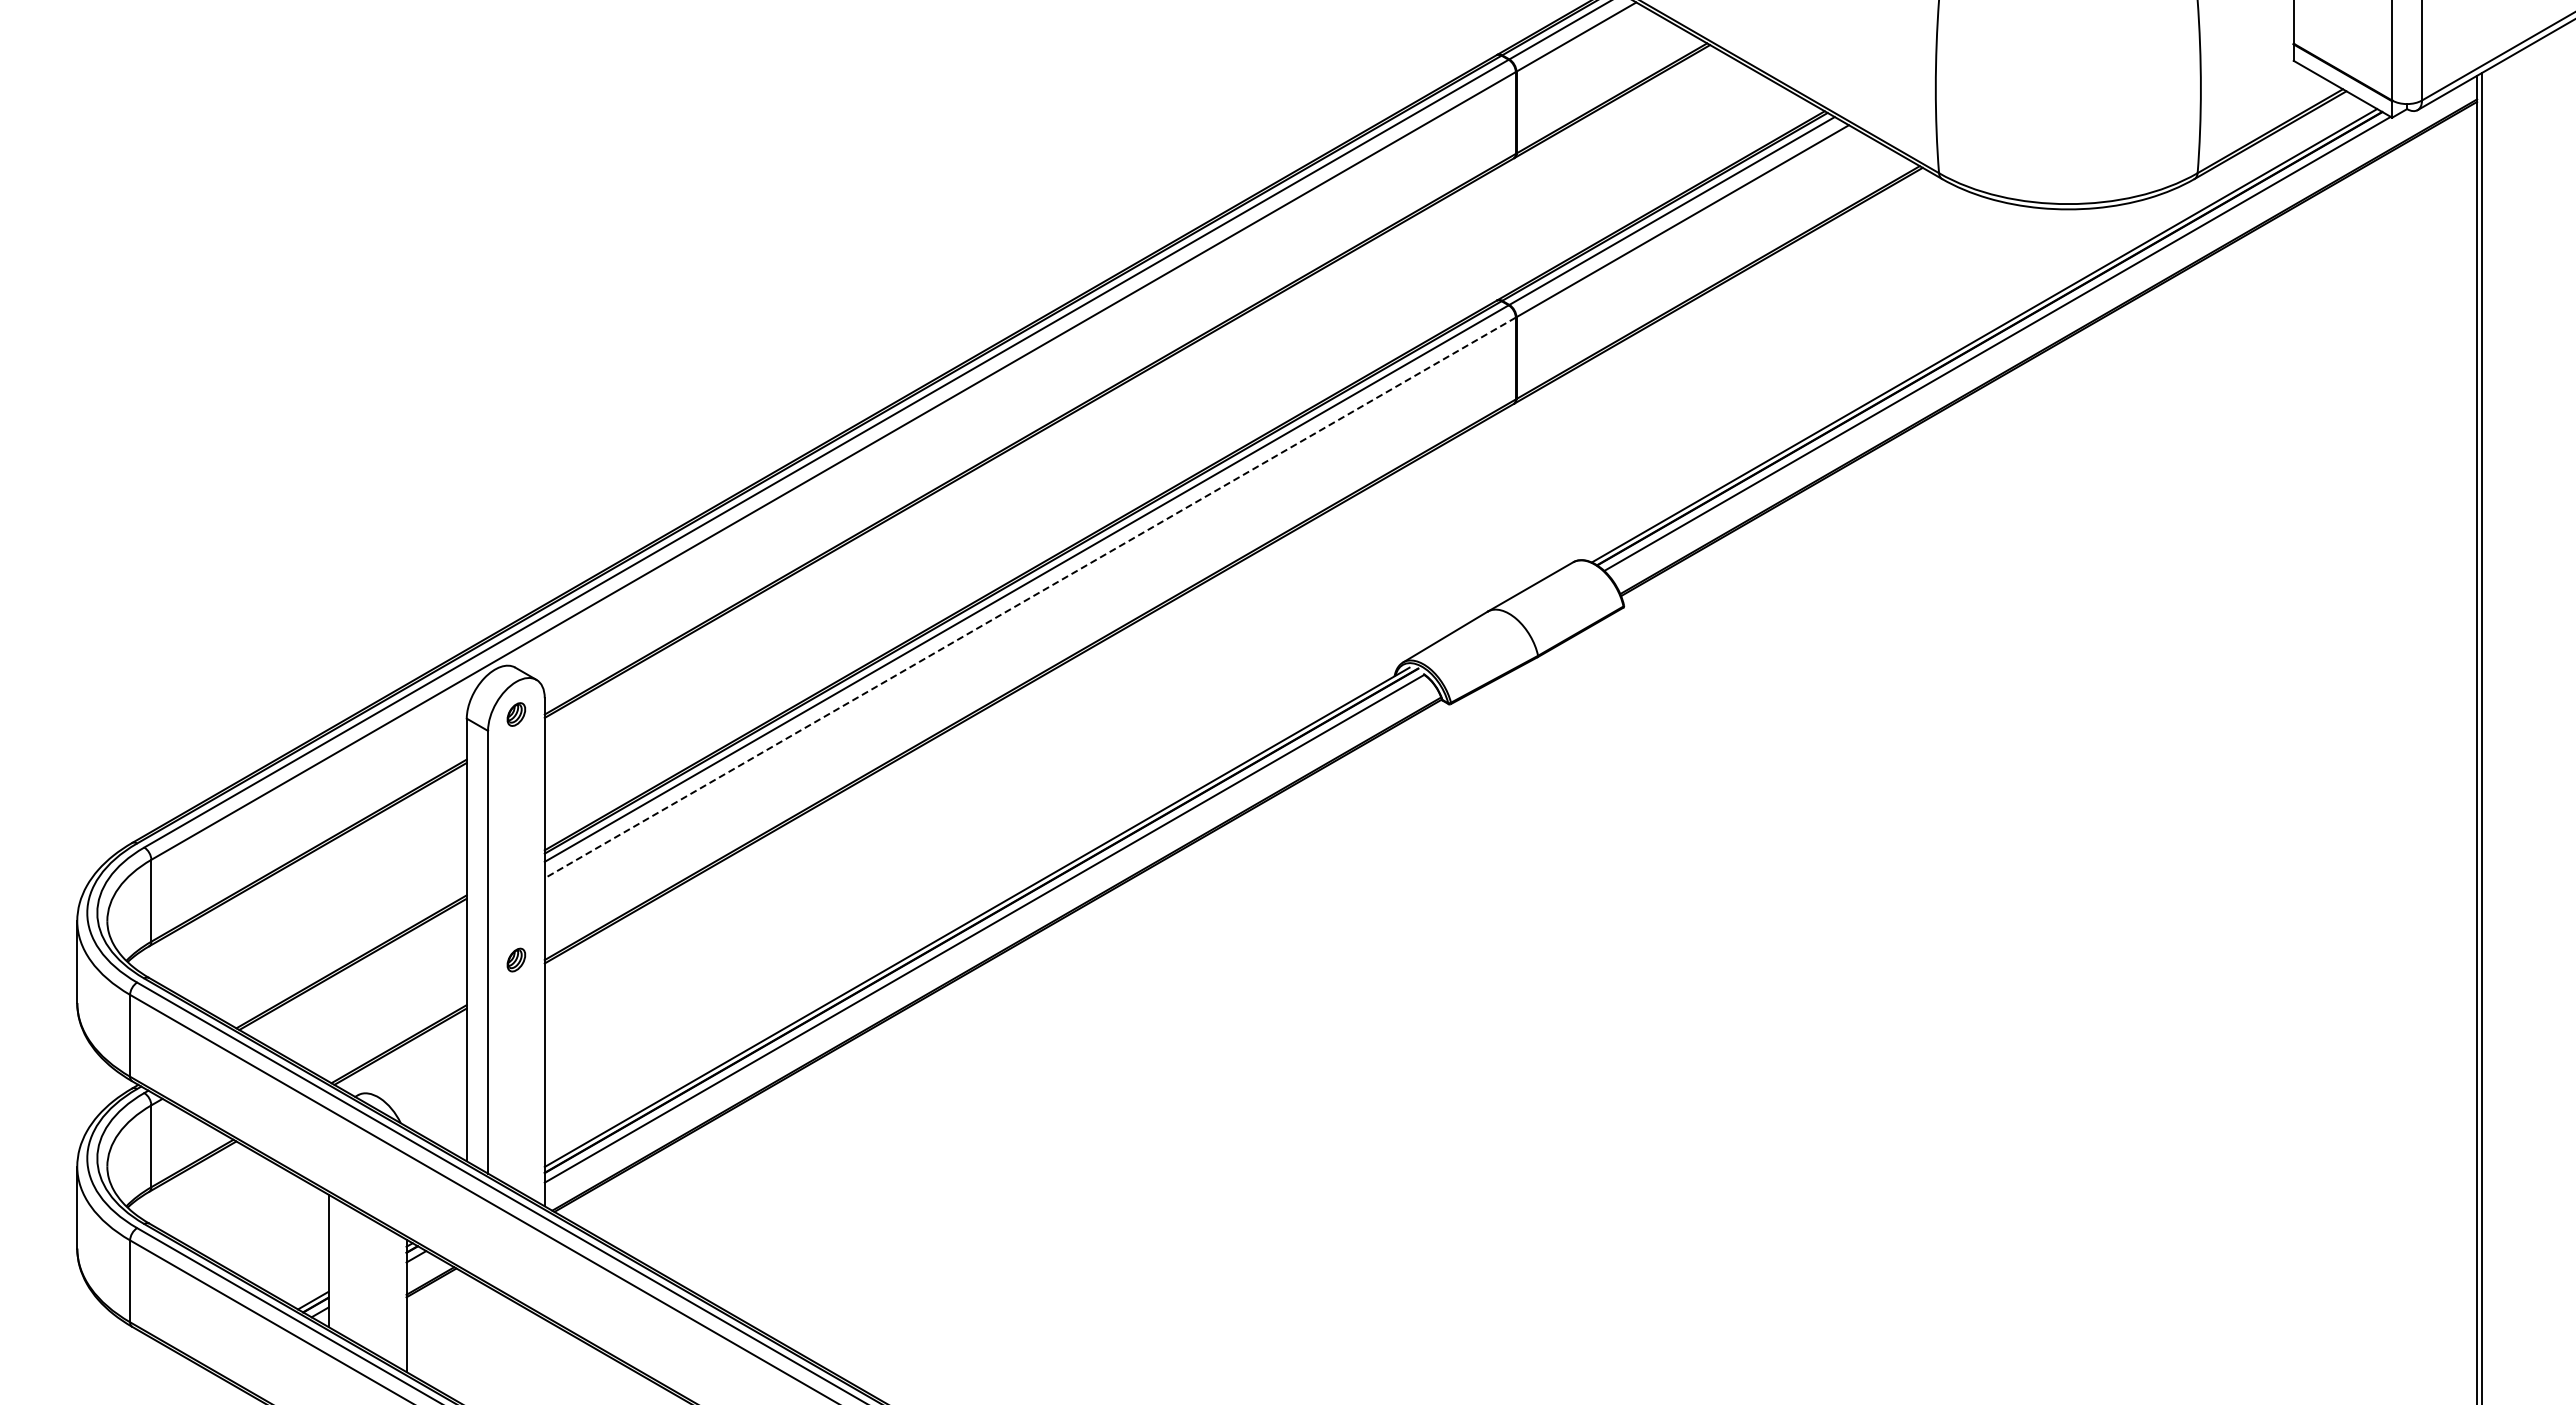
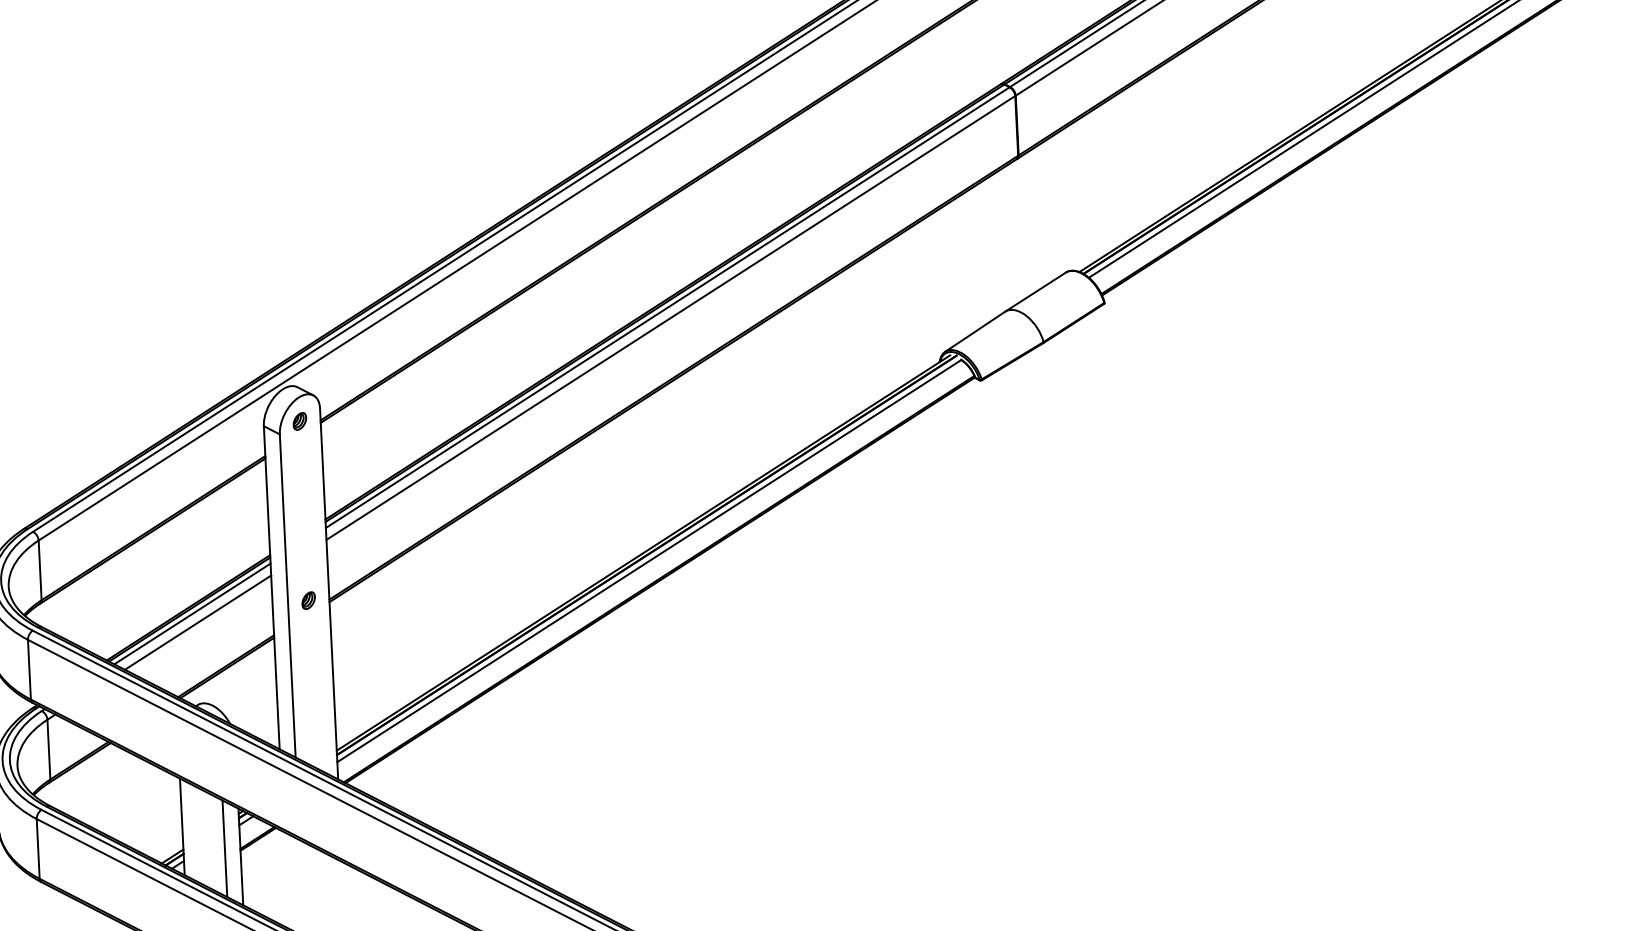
line: (1030, 597) -> (671, 317), dashed -> solid
line: (356, 970) -> (192, 613), added
line: (363, 982) -> (197, 622), added
line: (385, 1293) -> (225, 848), added

